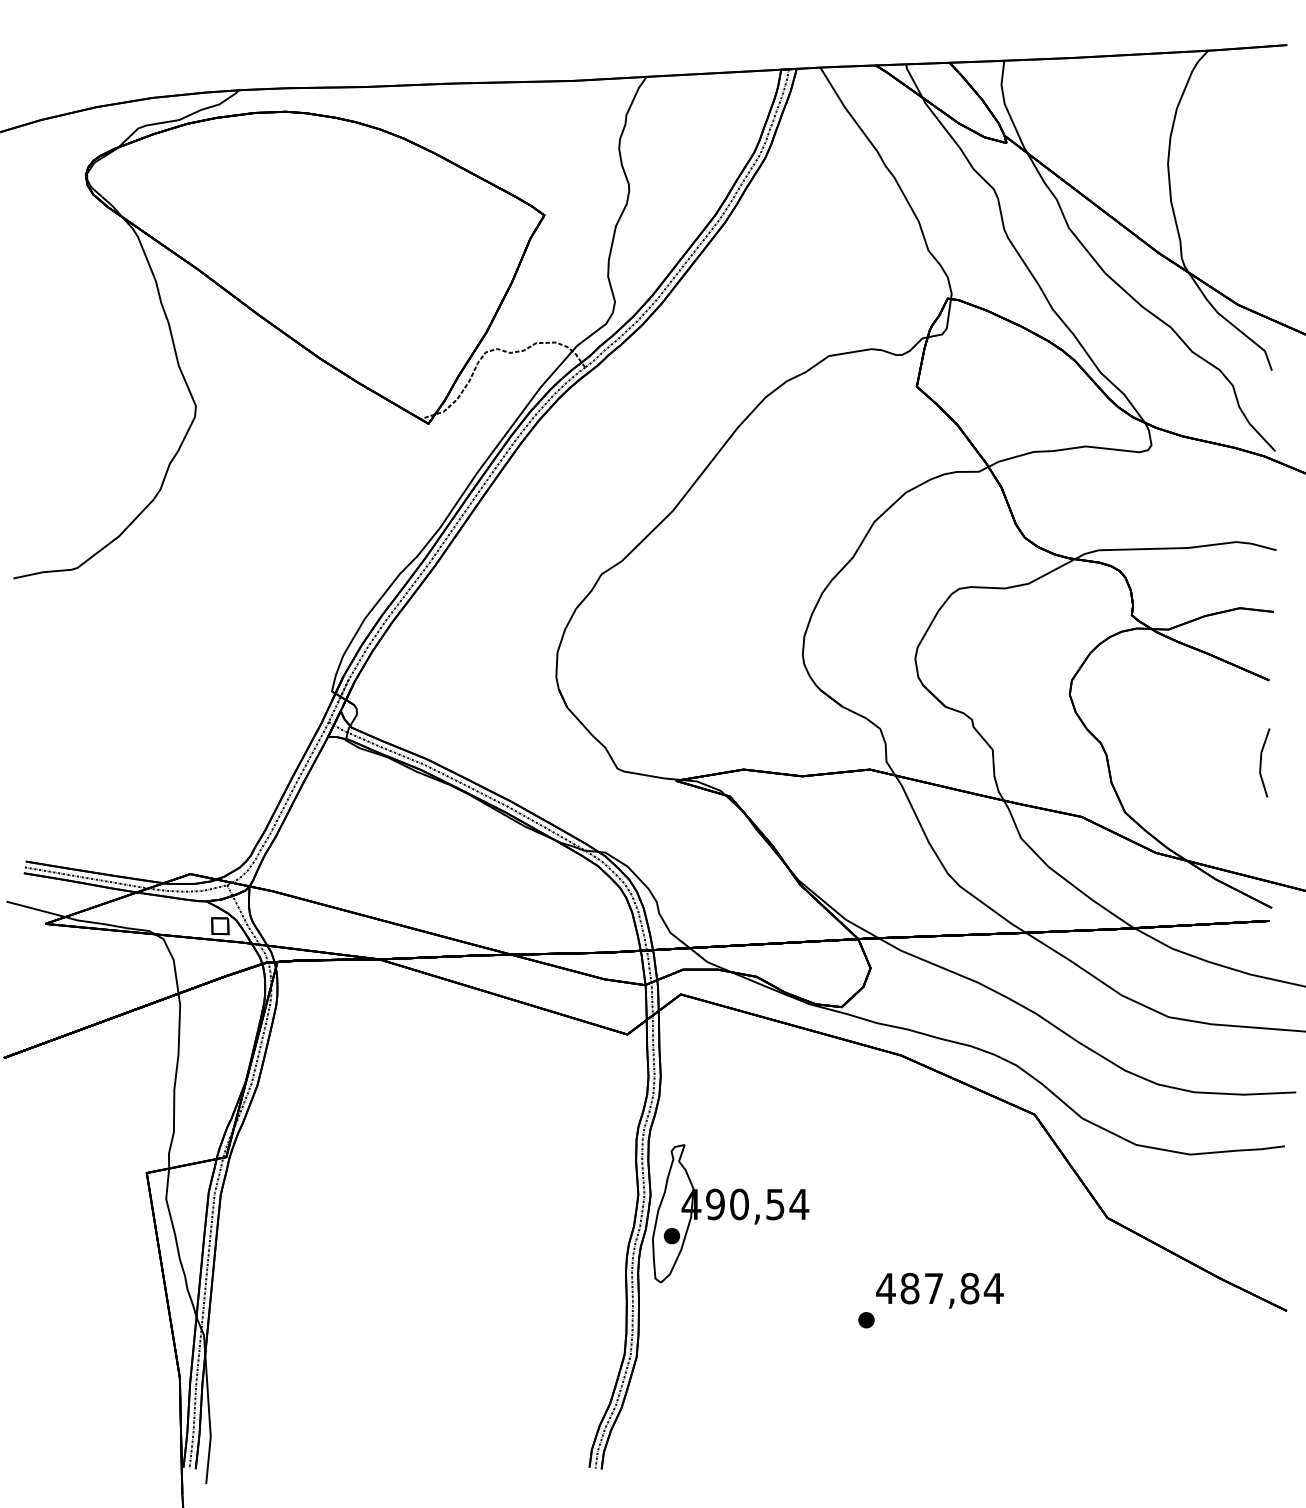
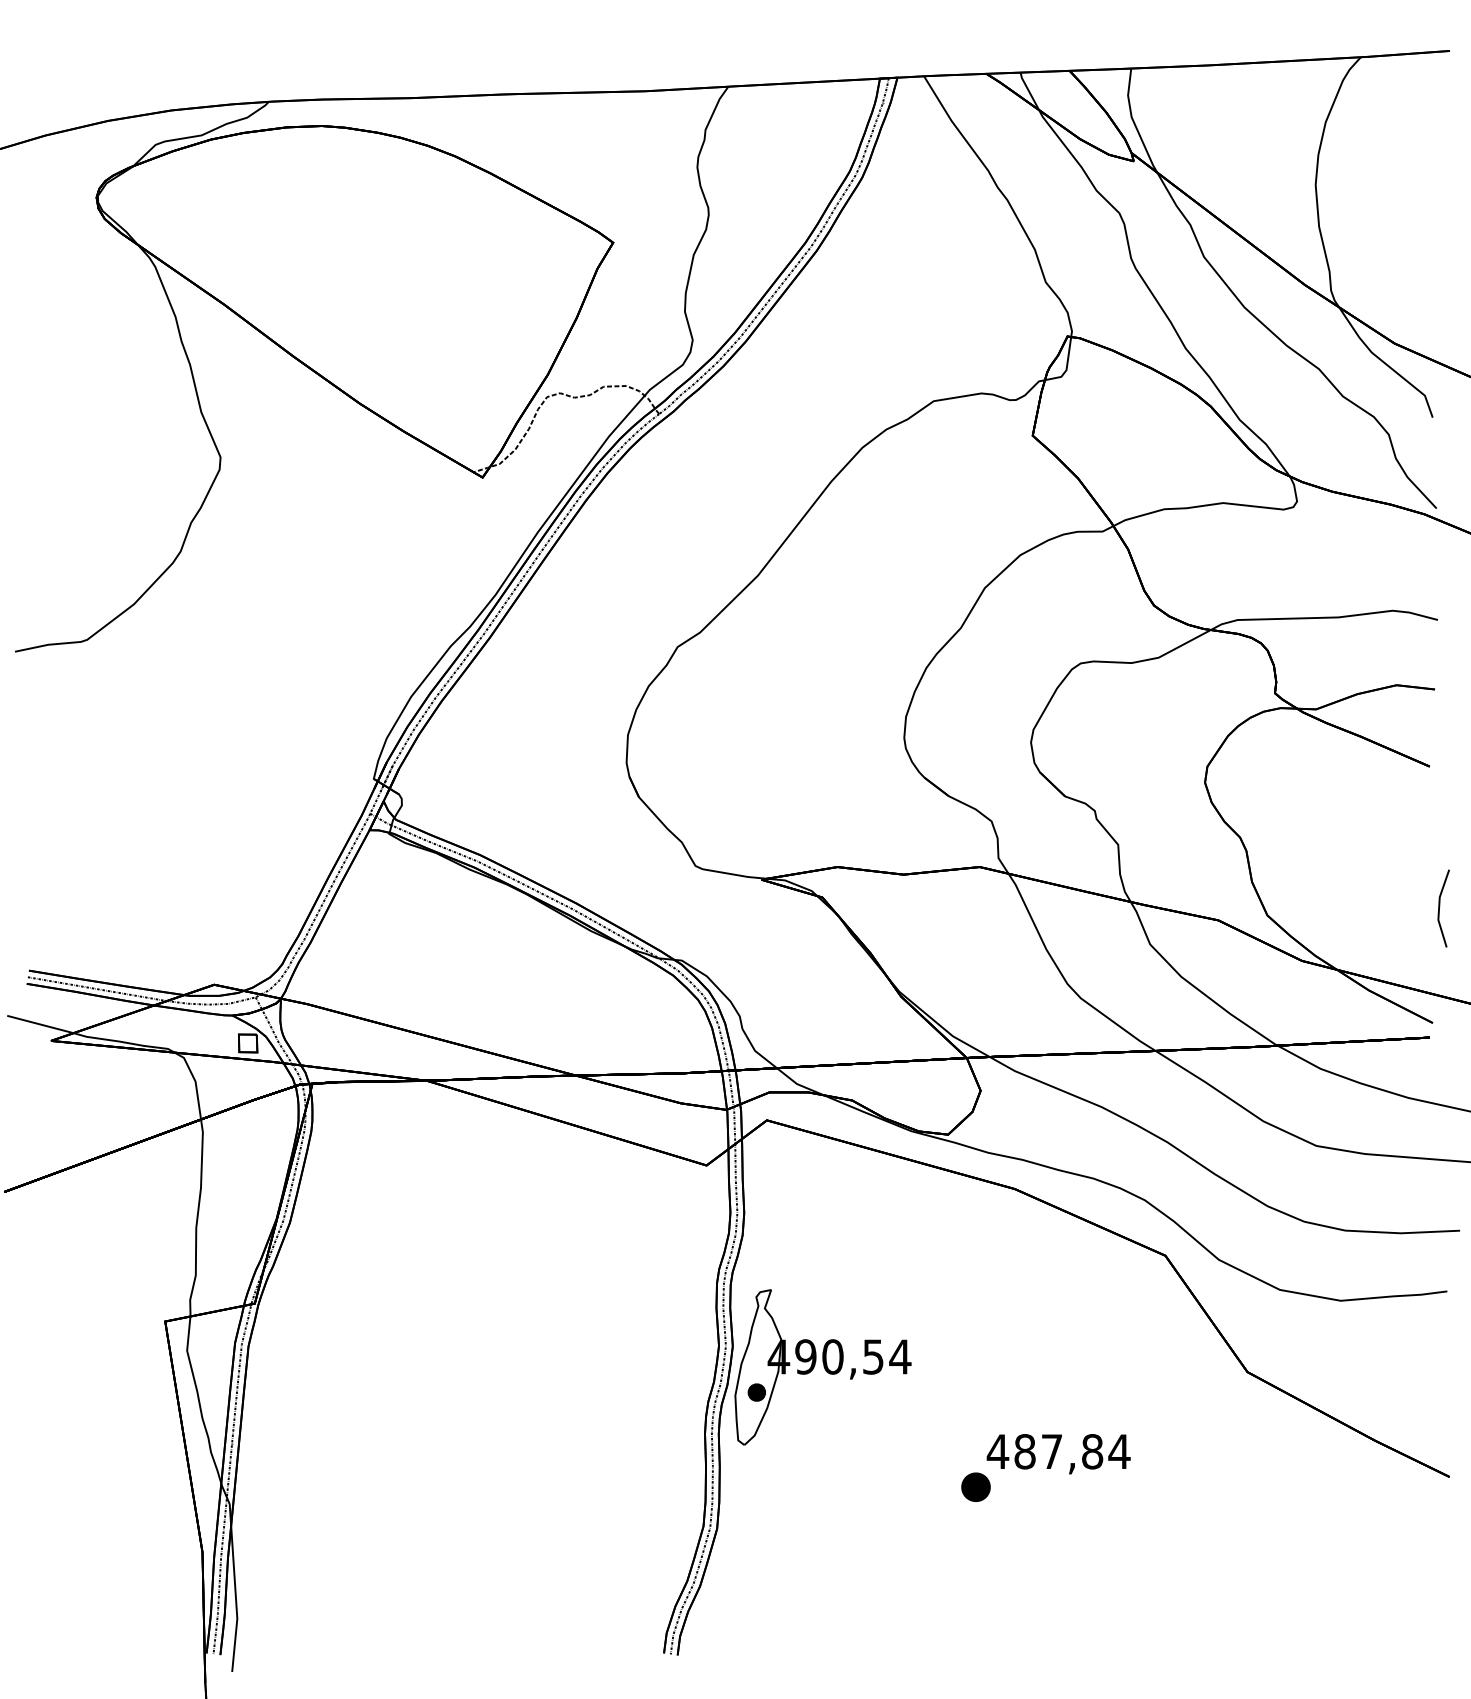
line: (1261, 761) -> (1440, 906), moved
part: (866, 1320) -> (975, 1487), size x1.6

